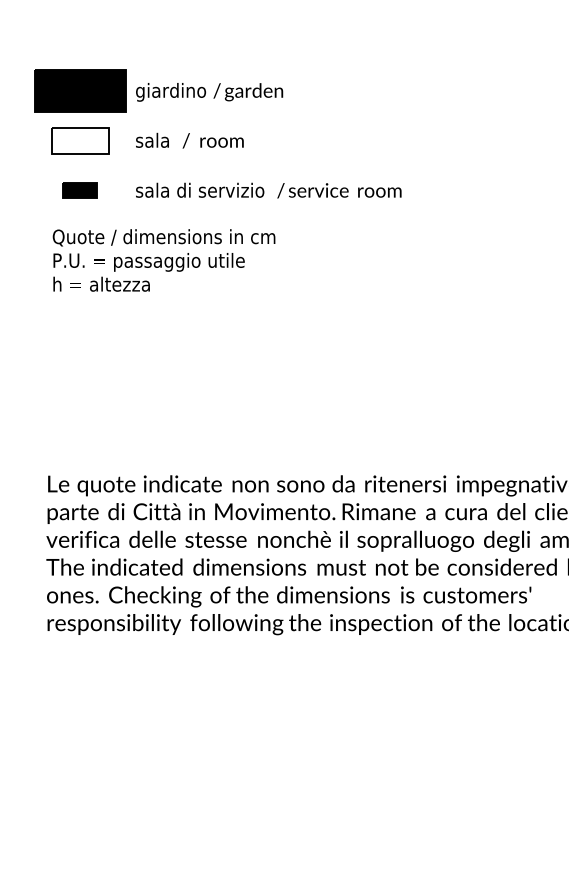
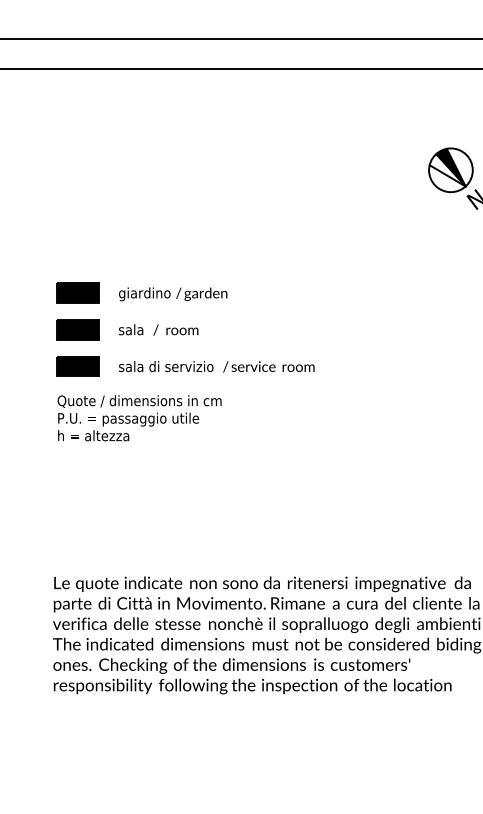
part: (79, 89) -> (77, 292), size x0.62
fill: (79, 140) -> (77, 329), added
part: (79, 190) -> (77, 366), size x1.67

